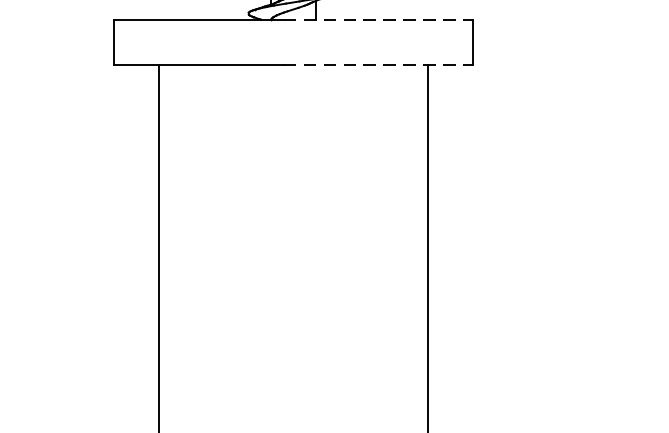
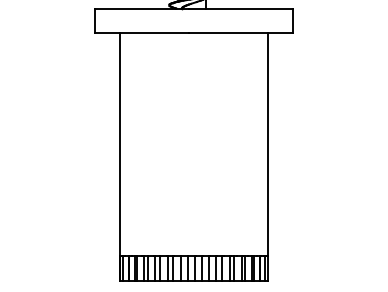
line: (379, 19) -> (241, 8), dashed -> solid
line: (379, 64) -> (241, 33), dashed -> solid

